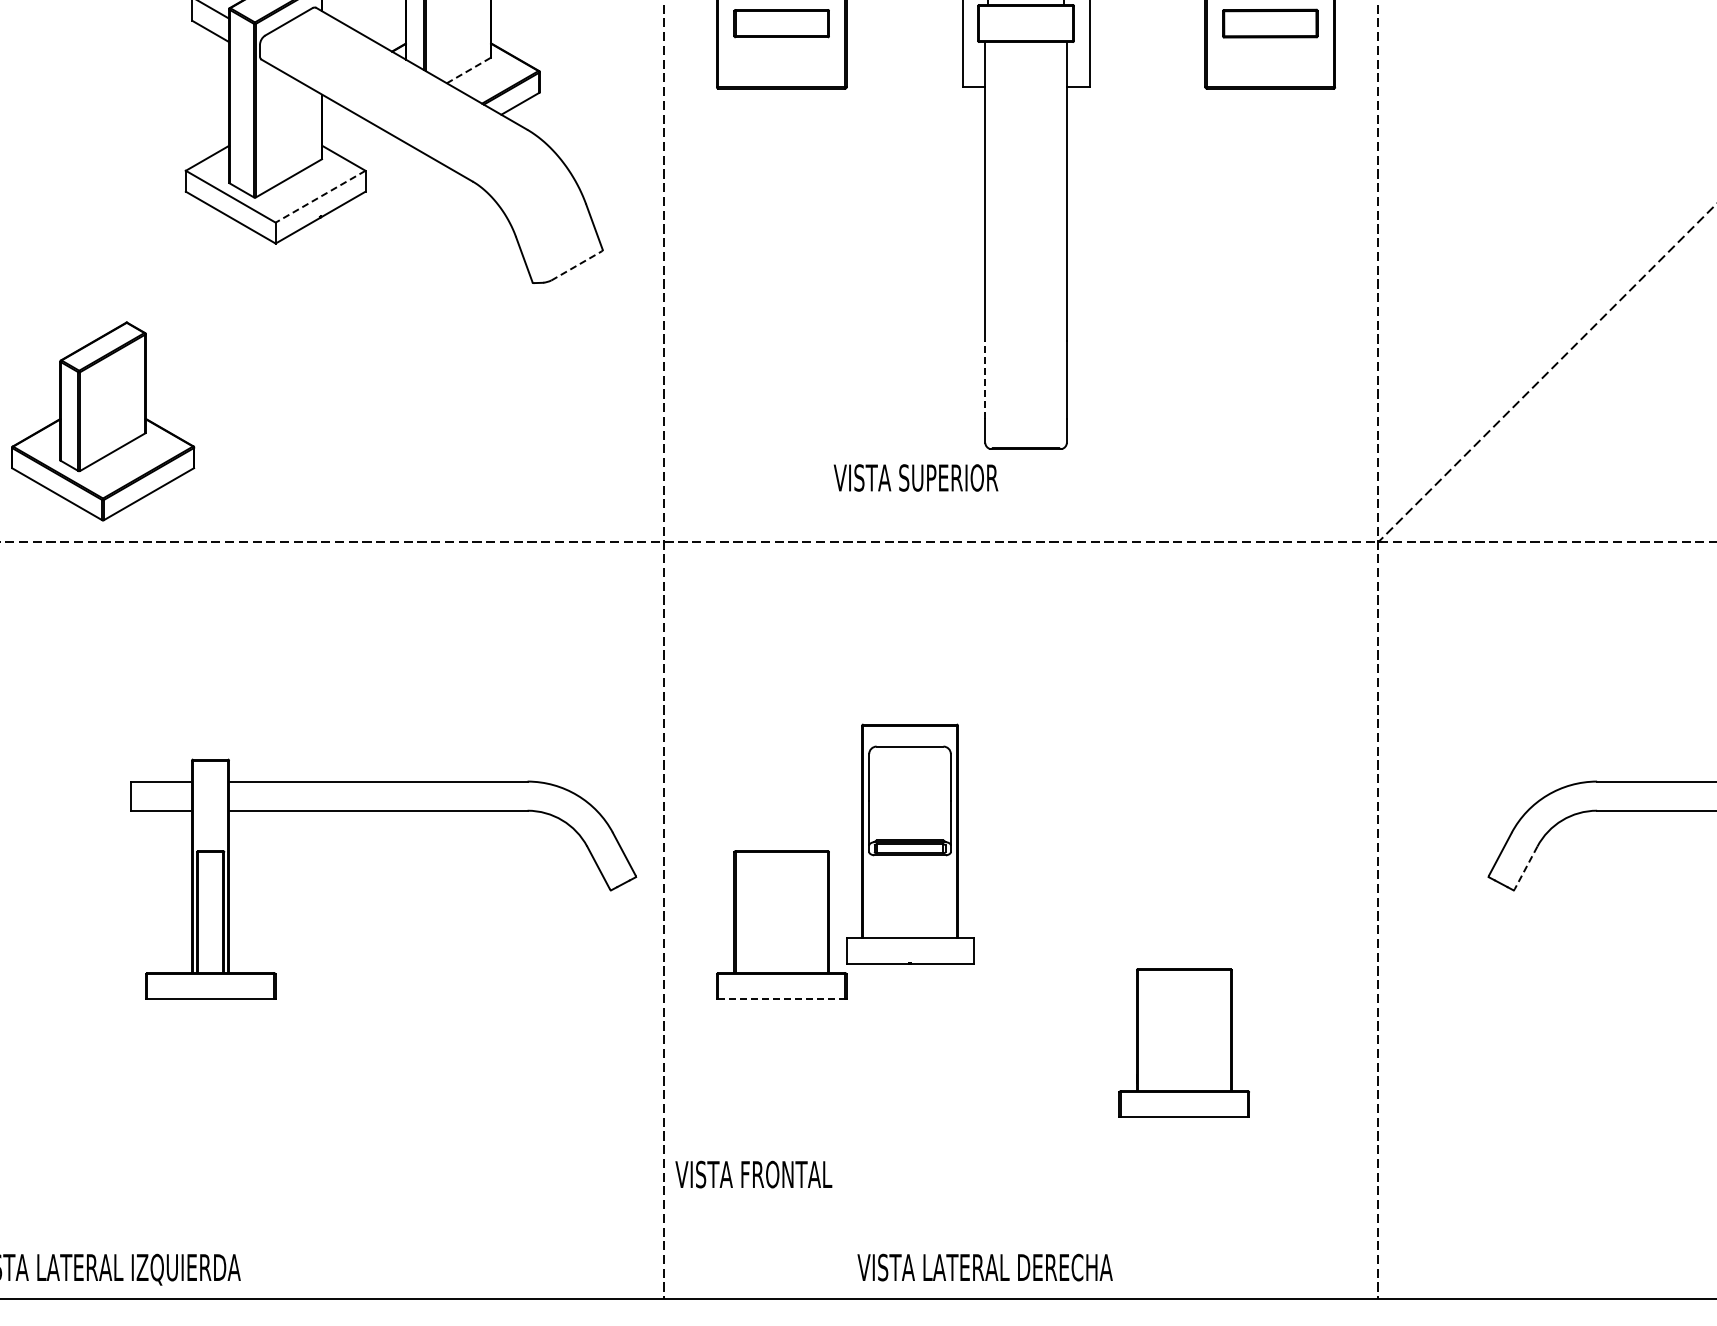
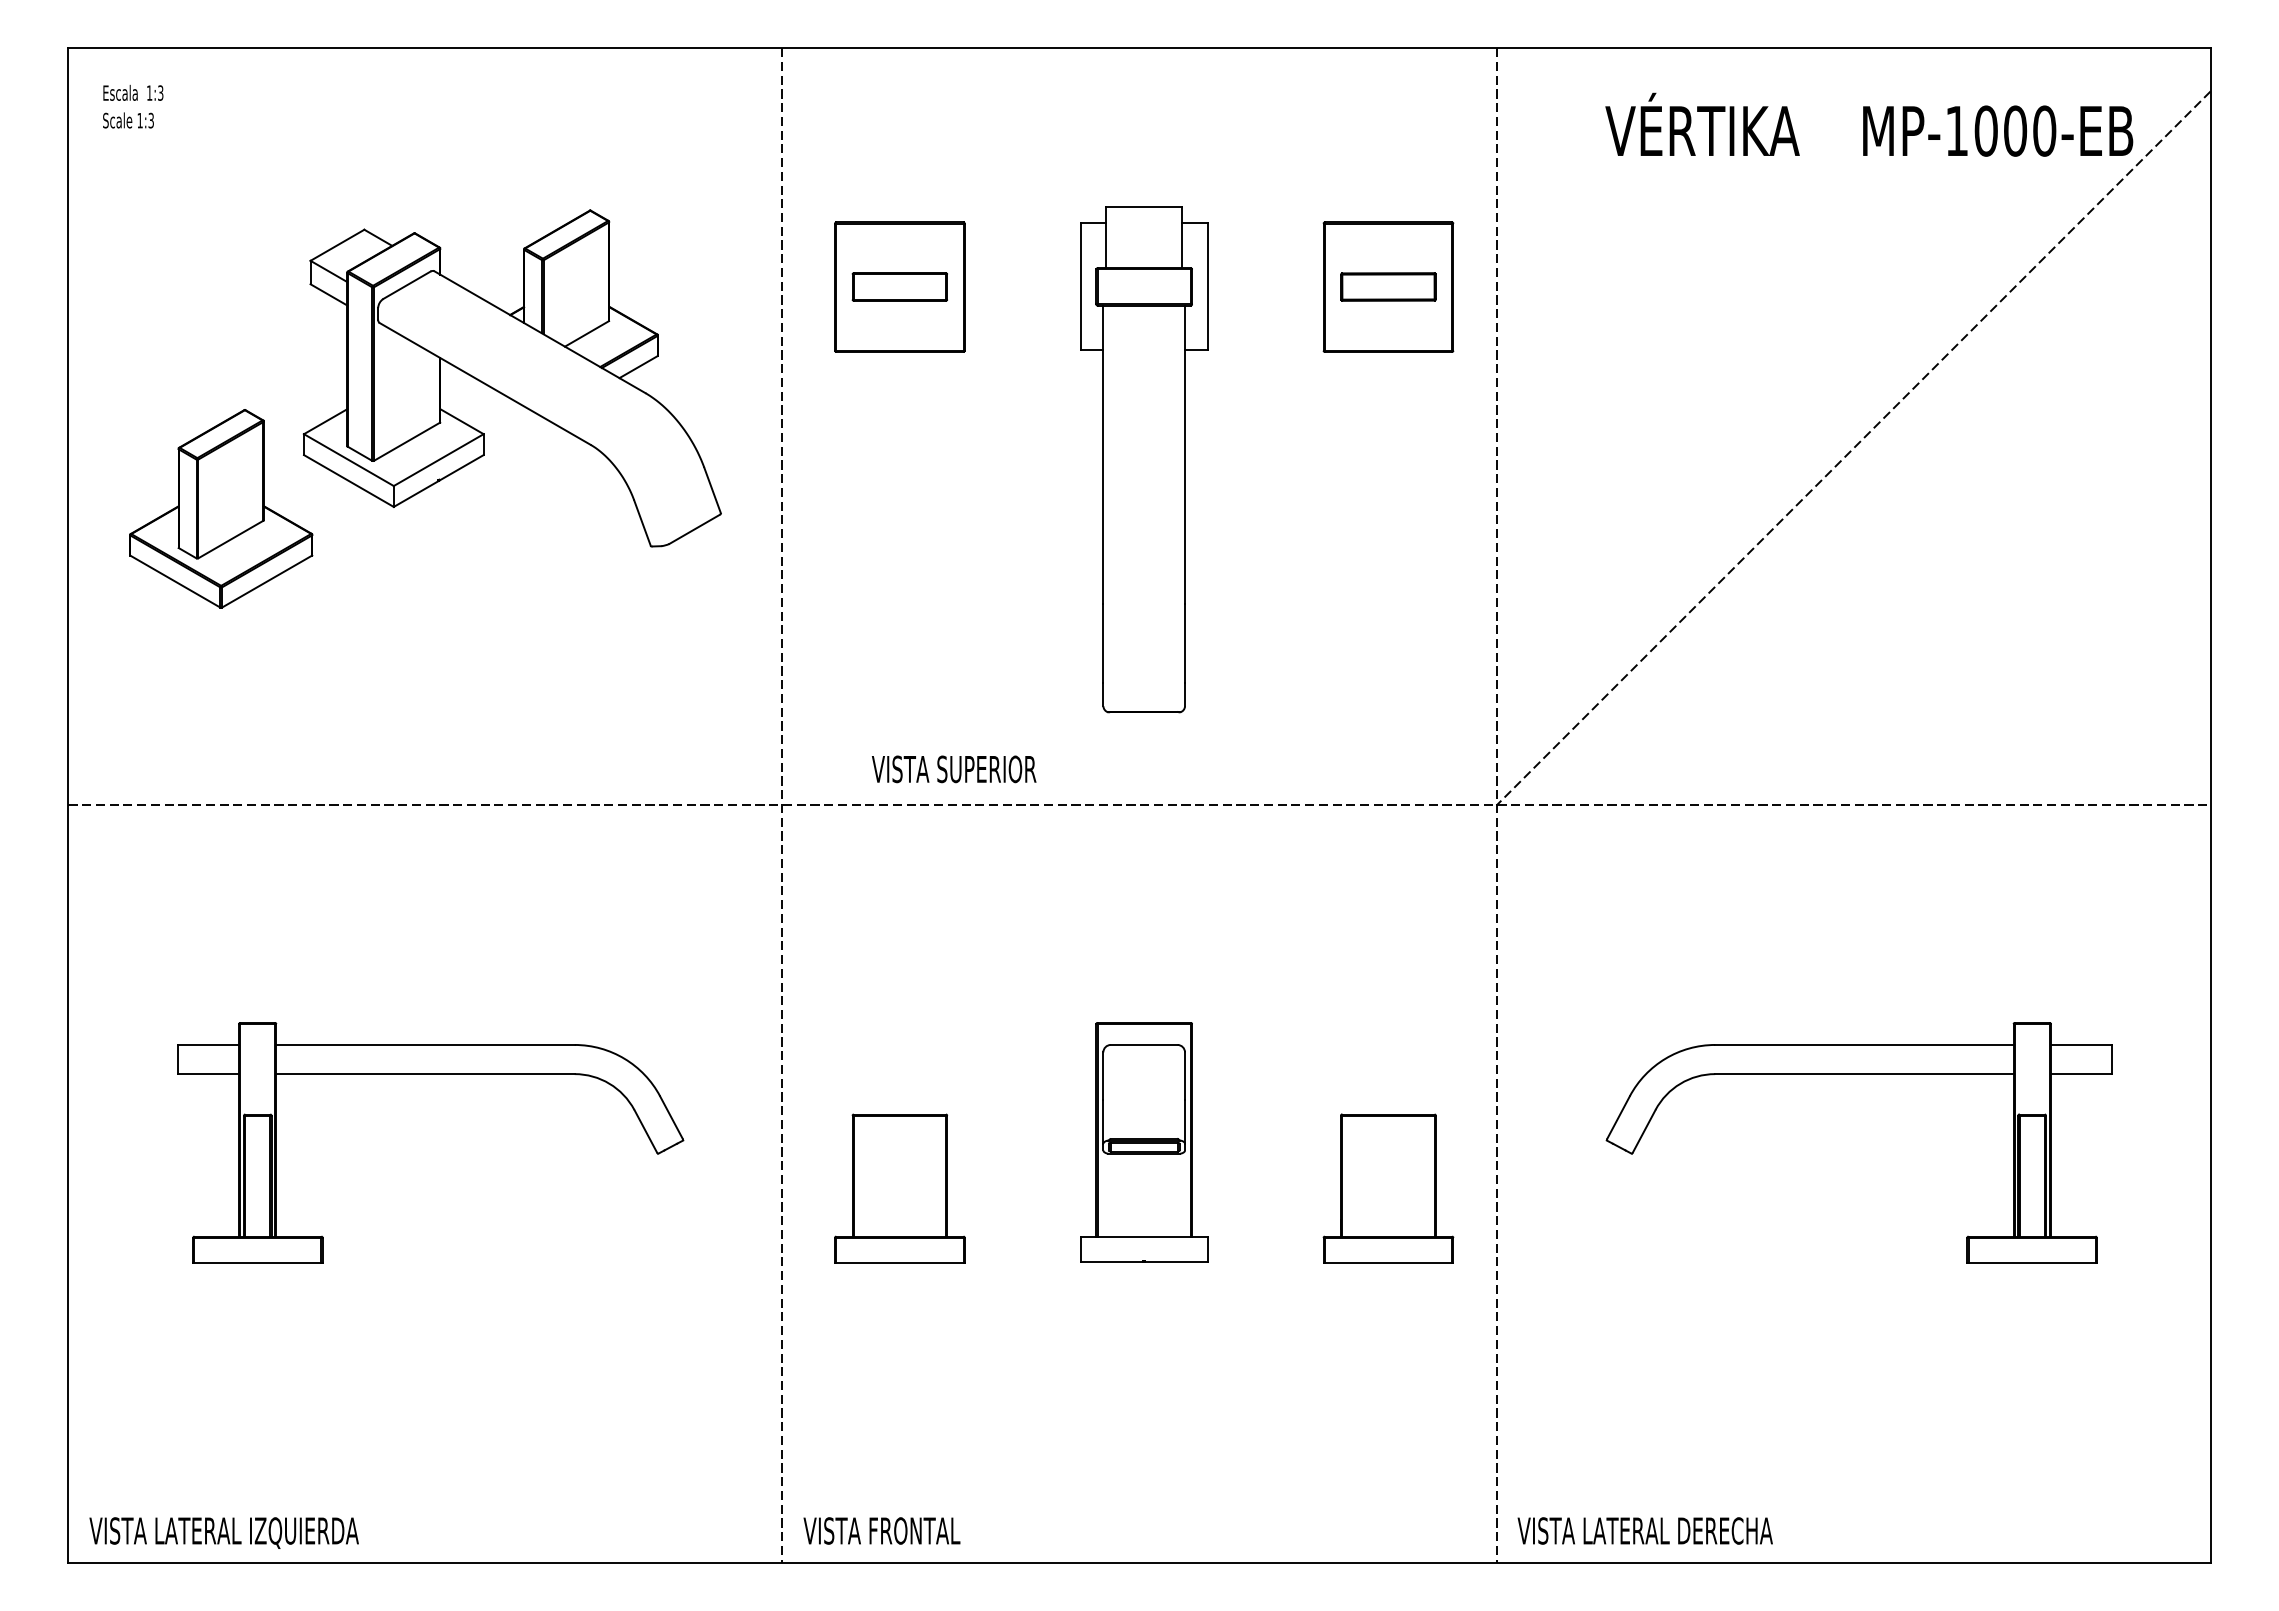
line: (468, 71) -> (586, 334), dashed -> solid
line: (320, 197) -> (438, 460), dashed -> solid
line: (577, 266) -> (695, 529), dashed -> solid
line: (985, 379) -> (1103, 642), dashed -> solid
part: (103, 421) -> (221, 508), moved
text: (916, 478) -> (954, 769), moved
part: (383, 811) -> (430, 1074), moved
part: (910, 844) -> (1144, 1142), moved
line: (1526, 868) -> (1644, 1131), dashed -> solid
line: (781, 999) -> (899, 1262), dashed -> solid
part: (1184, 1043) -> (1388, 1188), moved
text: (753, 1174) -> (881, 1530), moved
text: (984, 1267) -> (1644, 1530), moved

